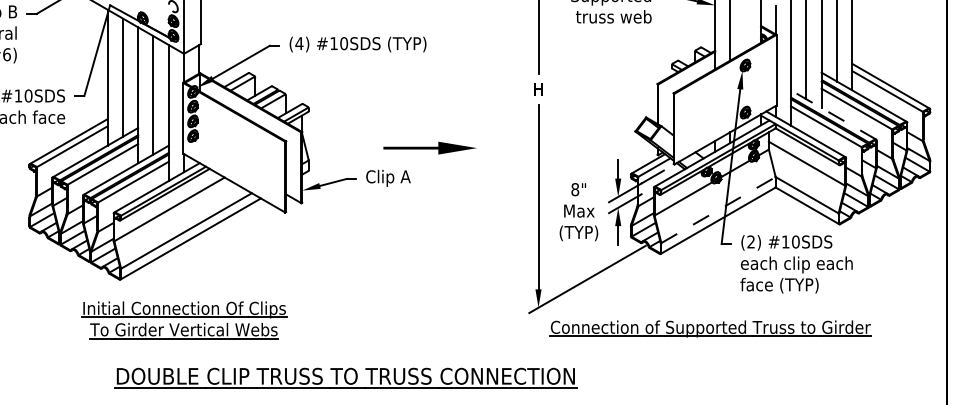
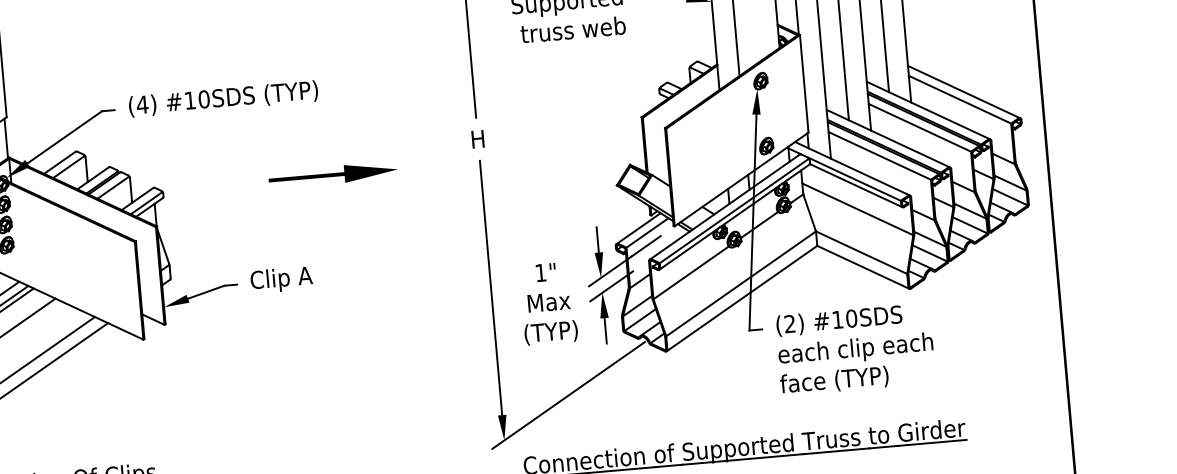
line: (833, 114) -> (888, 138), dashed -> solid
part: (429, 147) -> (332, 174), moved
text: (575, 189) -> (541, 272), 8" -> 1"
line: (718, 210) -> (741, 284), dashed -> solid

